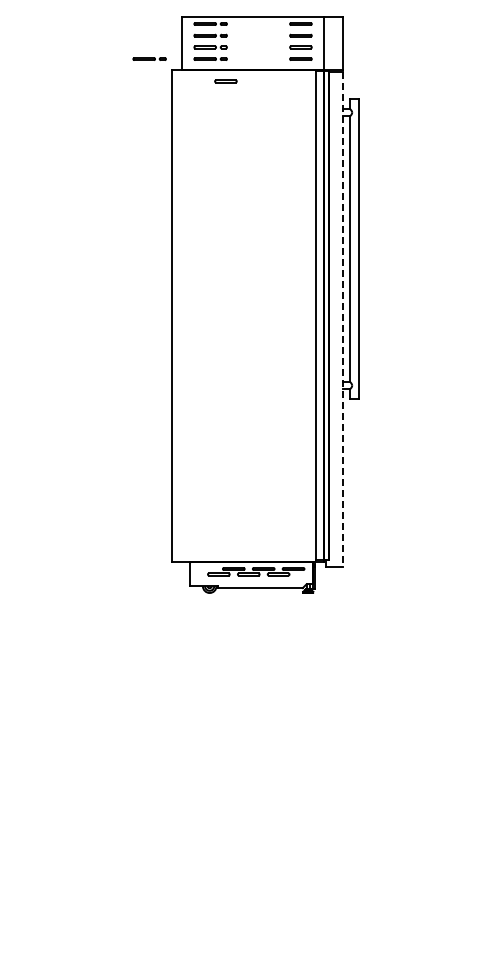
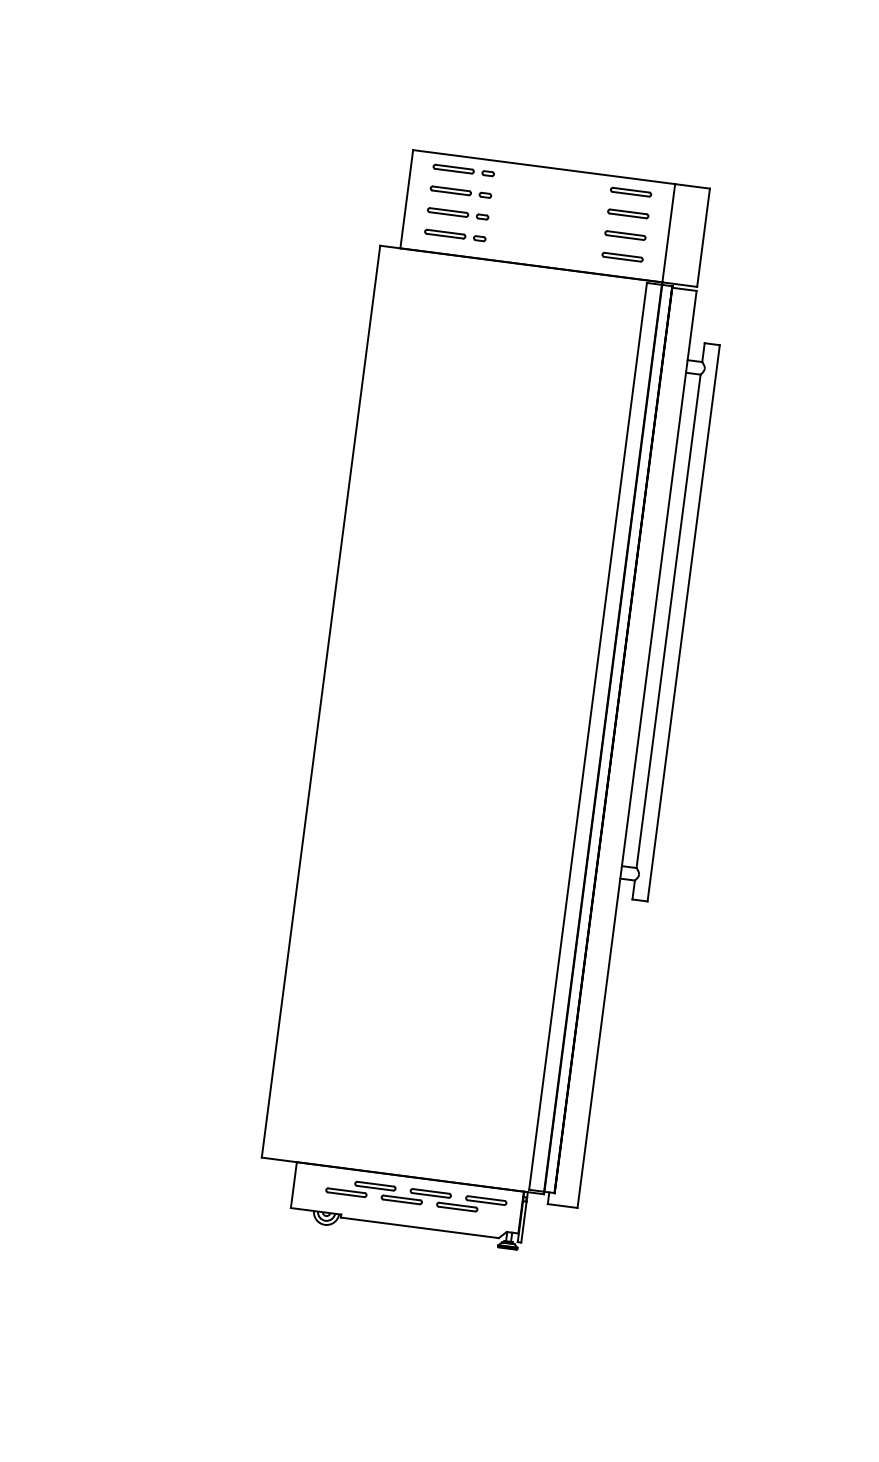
line: (149, 58) -> (342, 219), removed
line: (225, 80) -> (477, 278), removed
line: (342, 319) -> (636, 749), dashed -> solid

